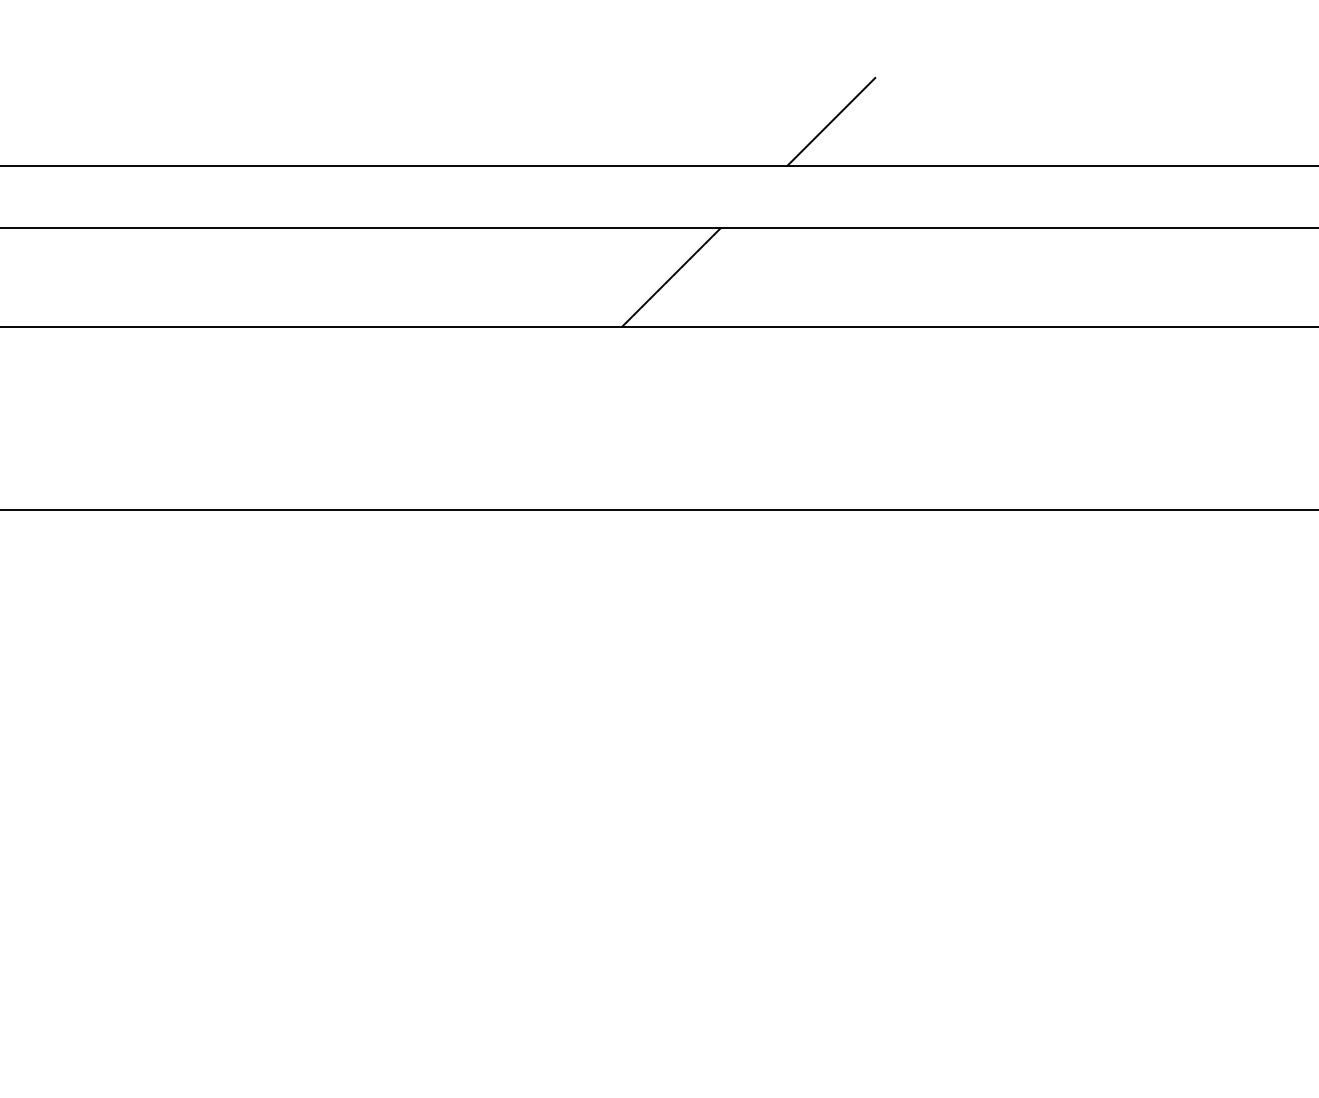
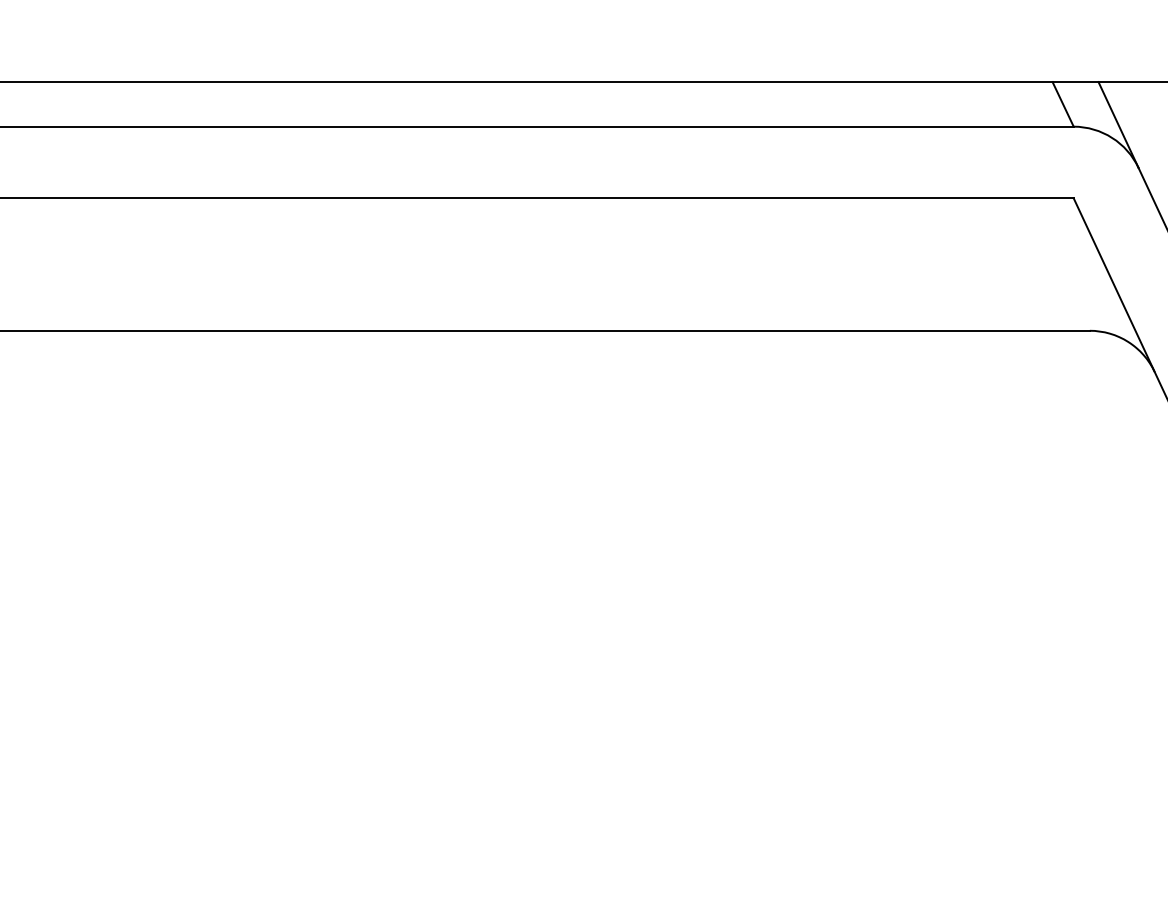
hatch: (831, 121) -> (575, 49), removed
hatch: (671, 277) -> (459, 162), removed

